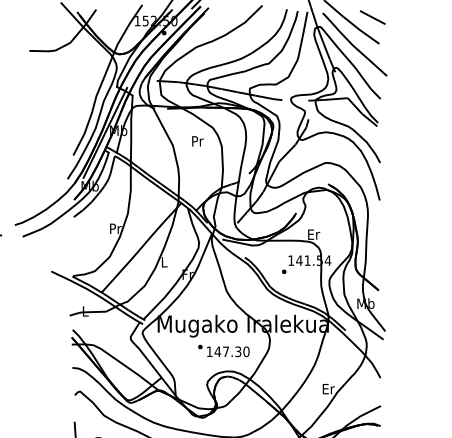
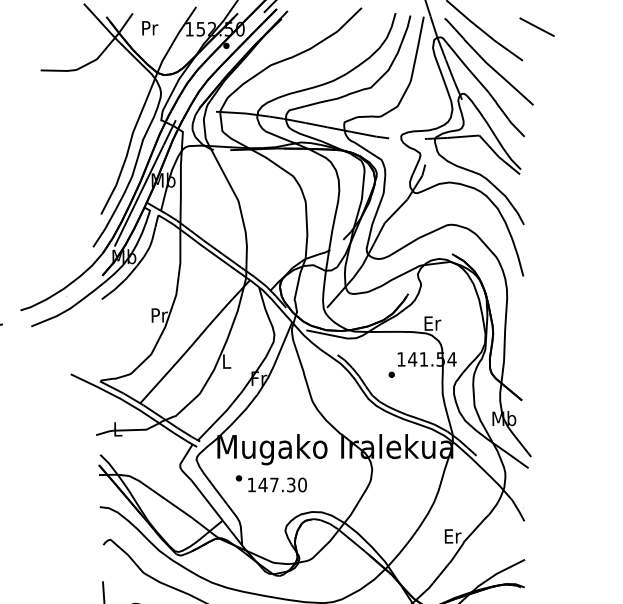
line: (372, 17) -> (536, 27), moved
text: (197, 141) -> (149, 28), moved
text: (223, 350) -> (270, 483), moved

